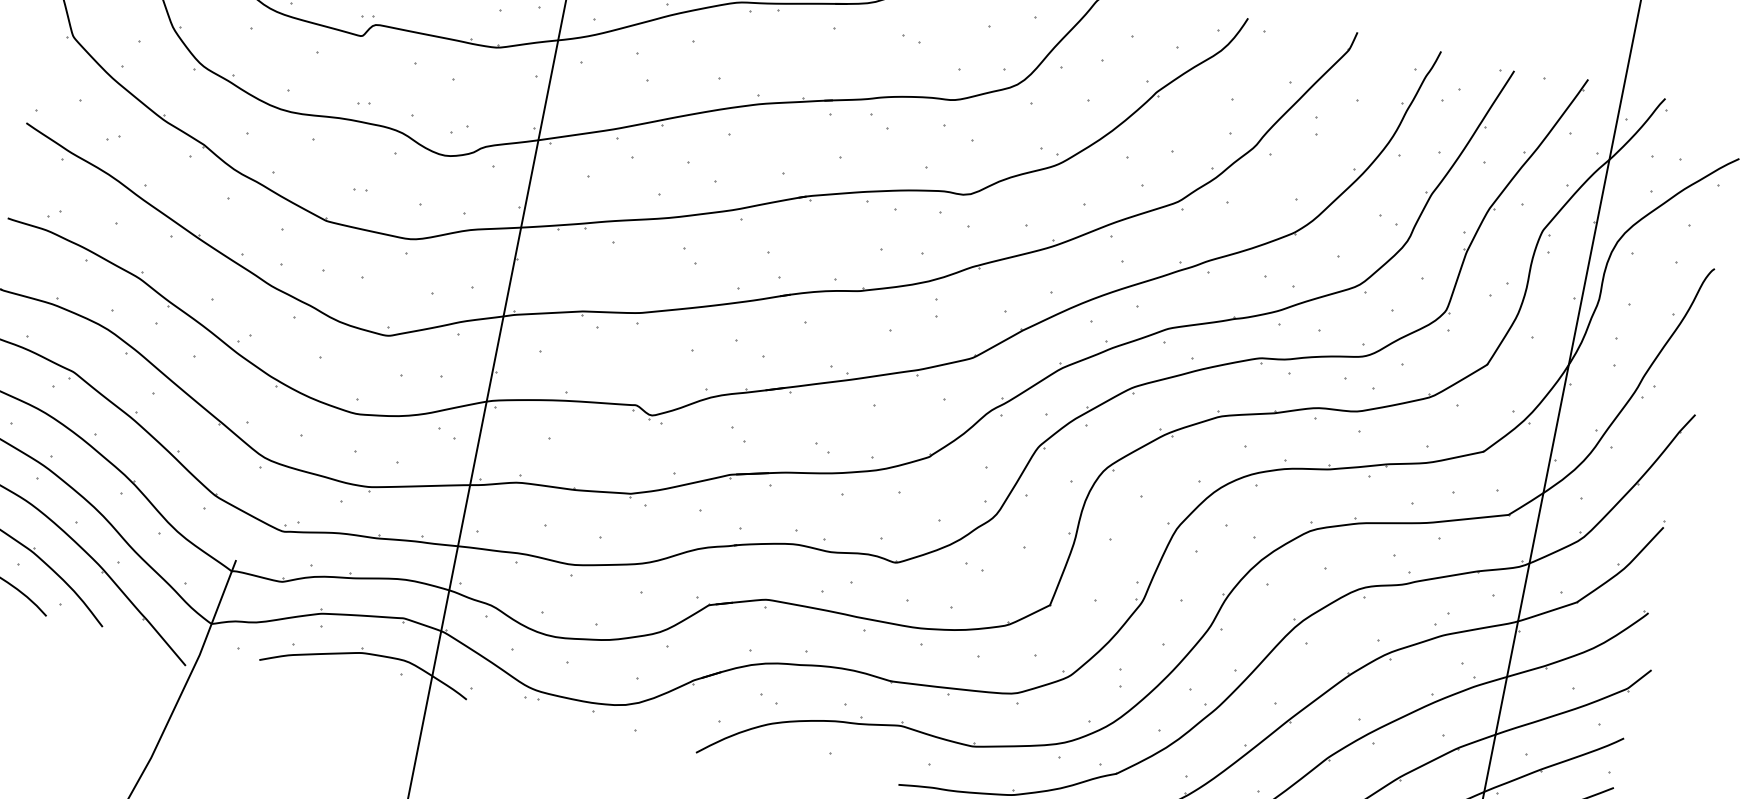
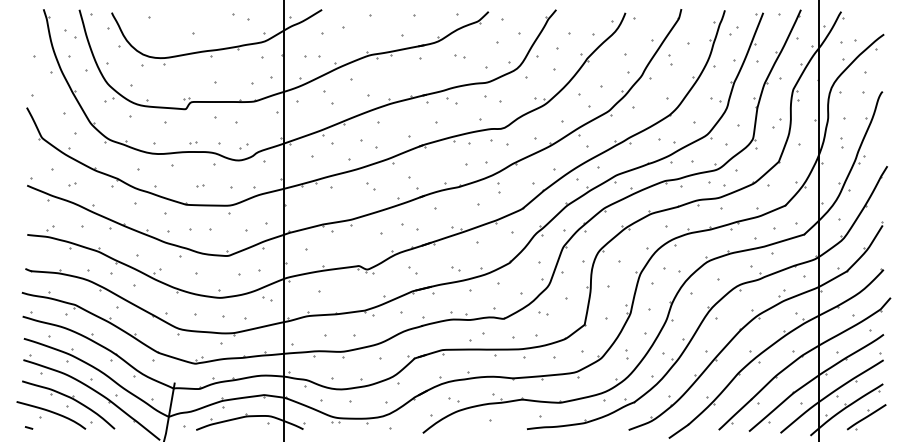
part: (1615, 351) -> (841, 142), size x0.62

